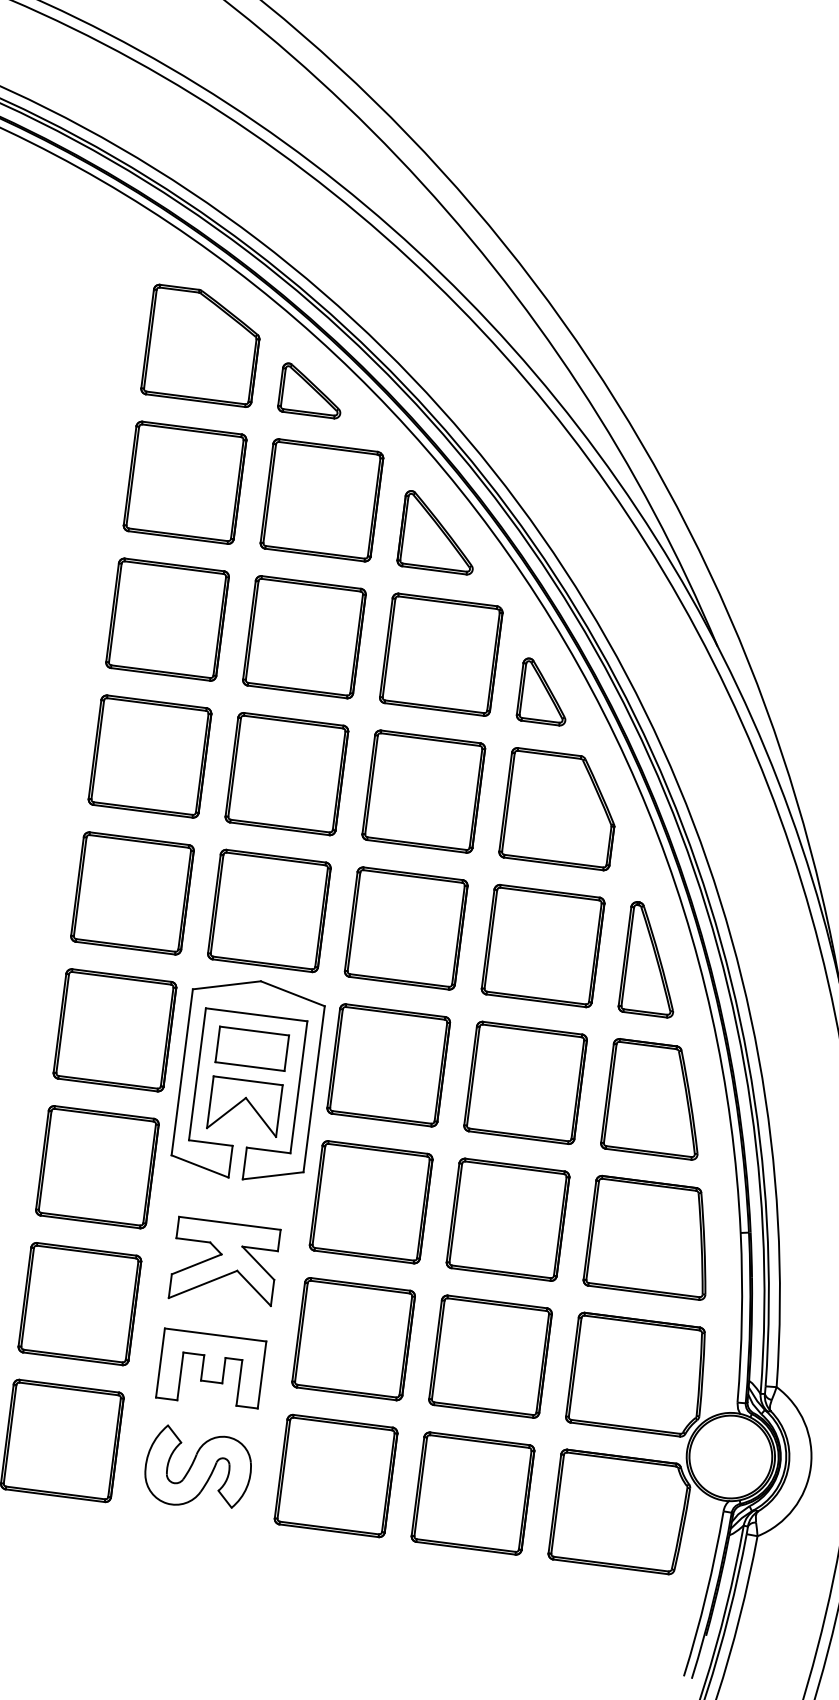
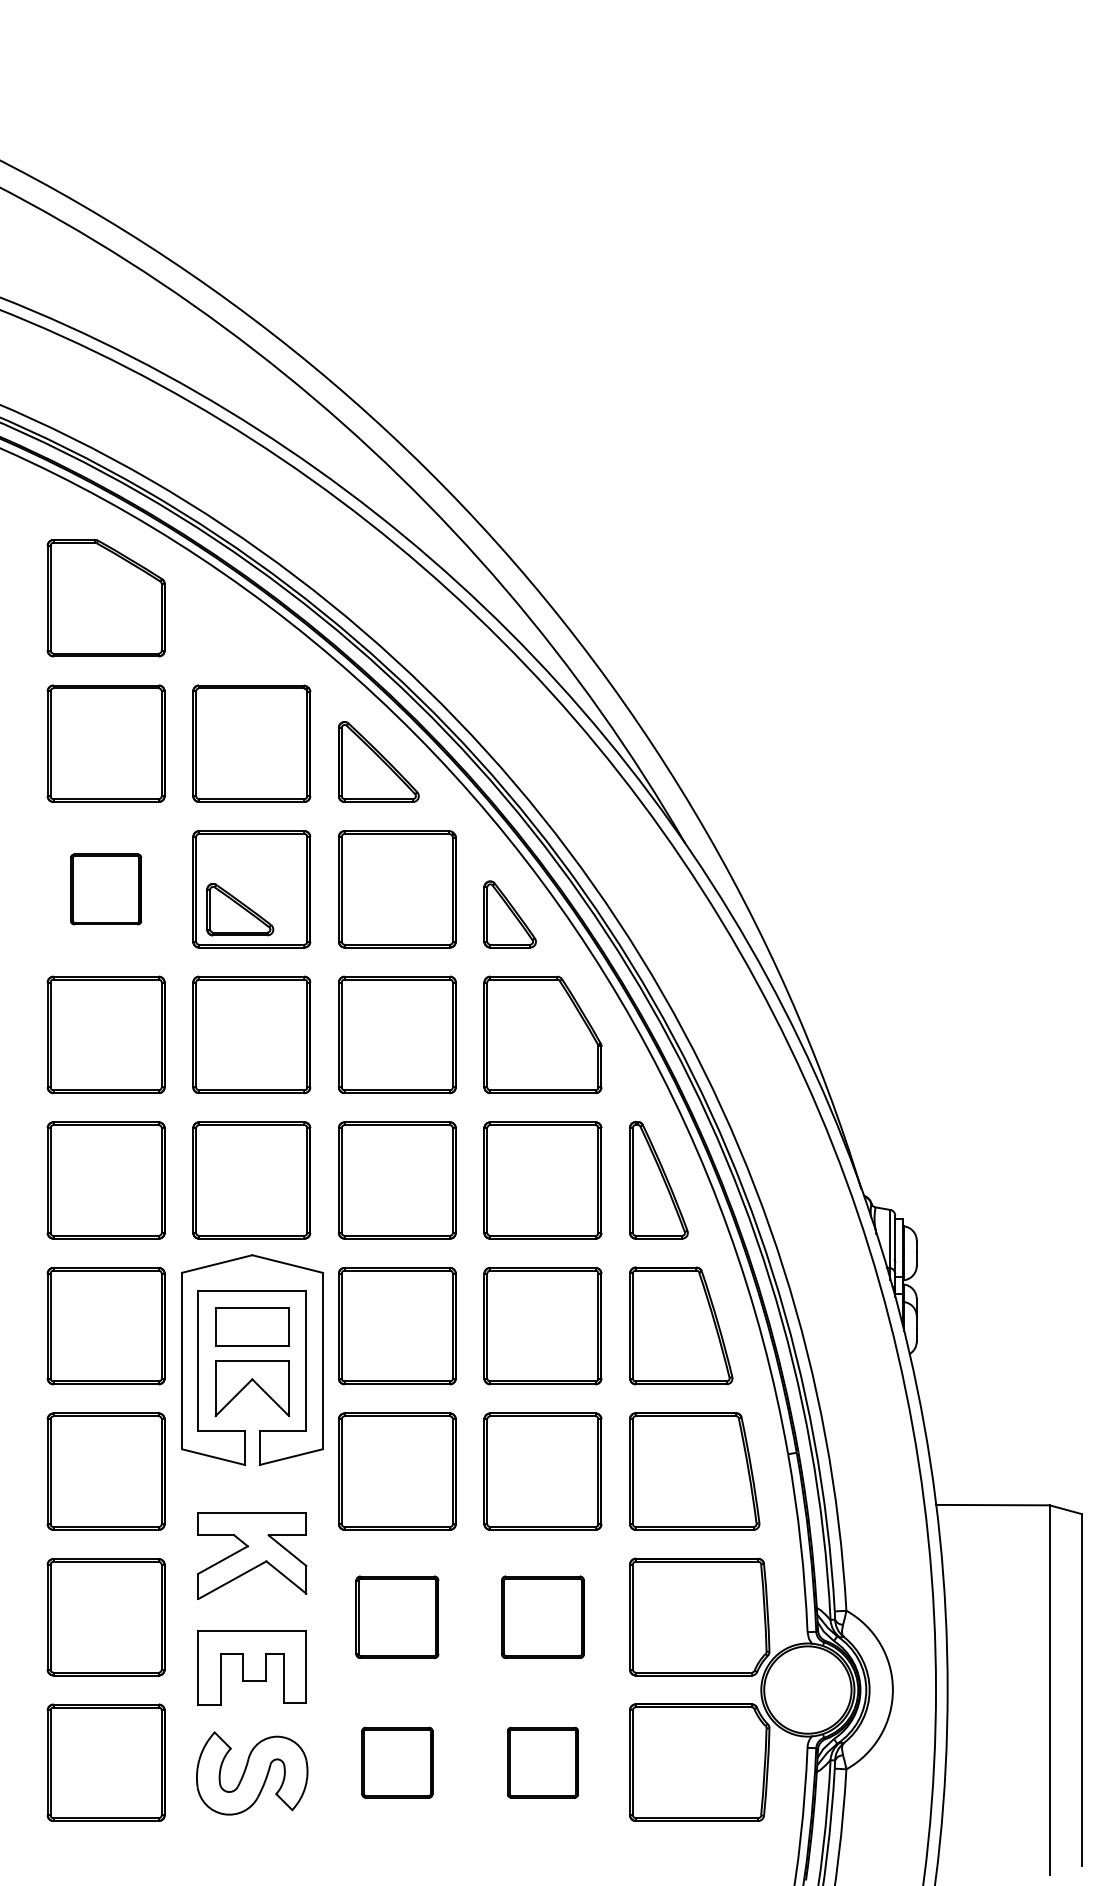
part: (311, 390) -> (240, 909), moved
part: (166, 619) -> (105, 889), size x0.6
part: (353, 1339) -> (397, 1617), size x0.7
part: (490, 1356) -> (542, 1617), size x0.7
part: (336, 1475) -> (397, 1762), size x0.6
part: (472, 1493) -> (542, 1762), size x0.6

